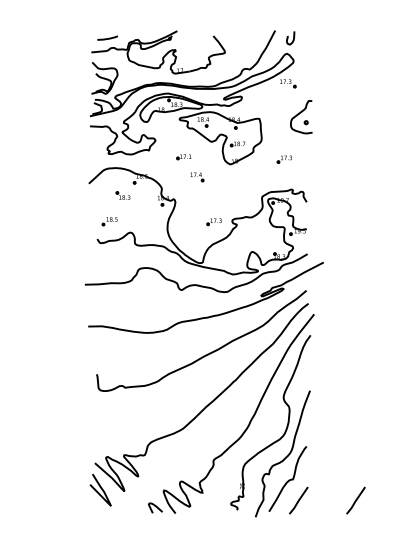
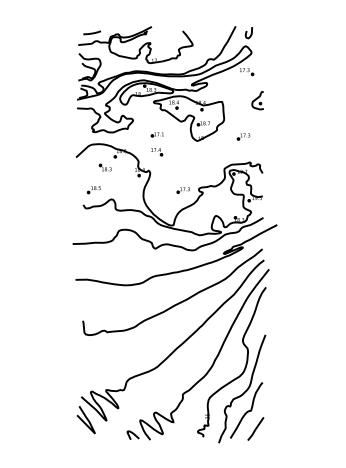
part: (300, 117) -> (257, 100), size x0.62
part: (197, 177) -> (157, 152), moved
line: (355, 500) -> (304, 428), removed

